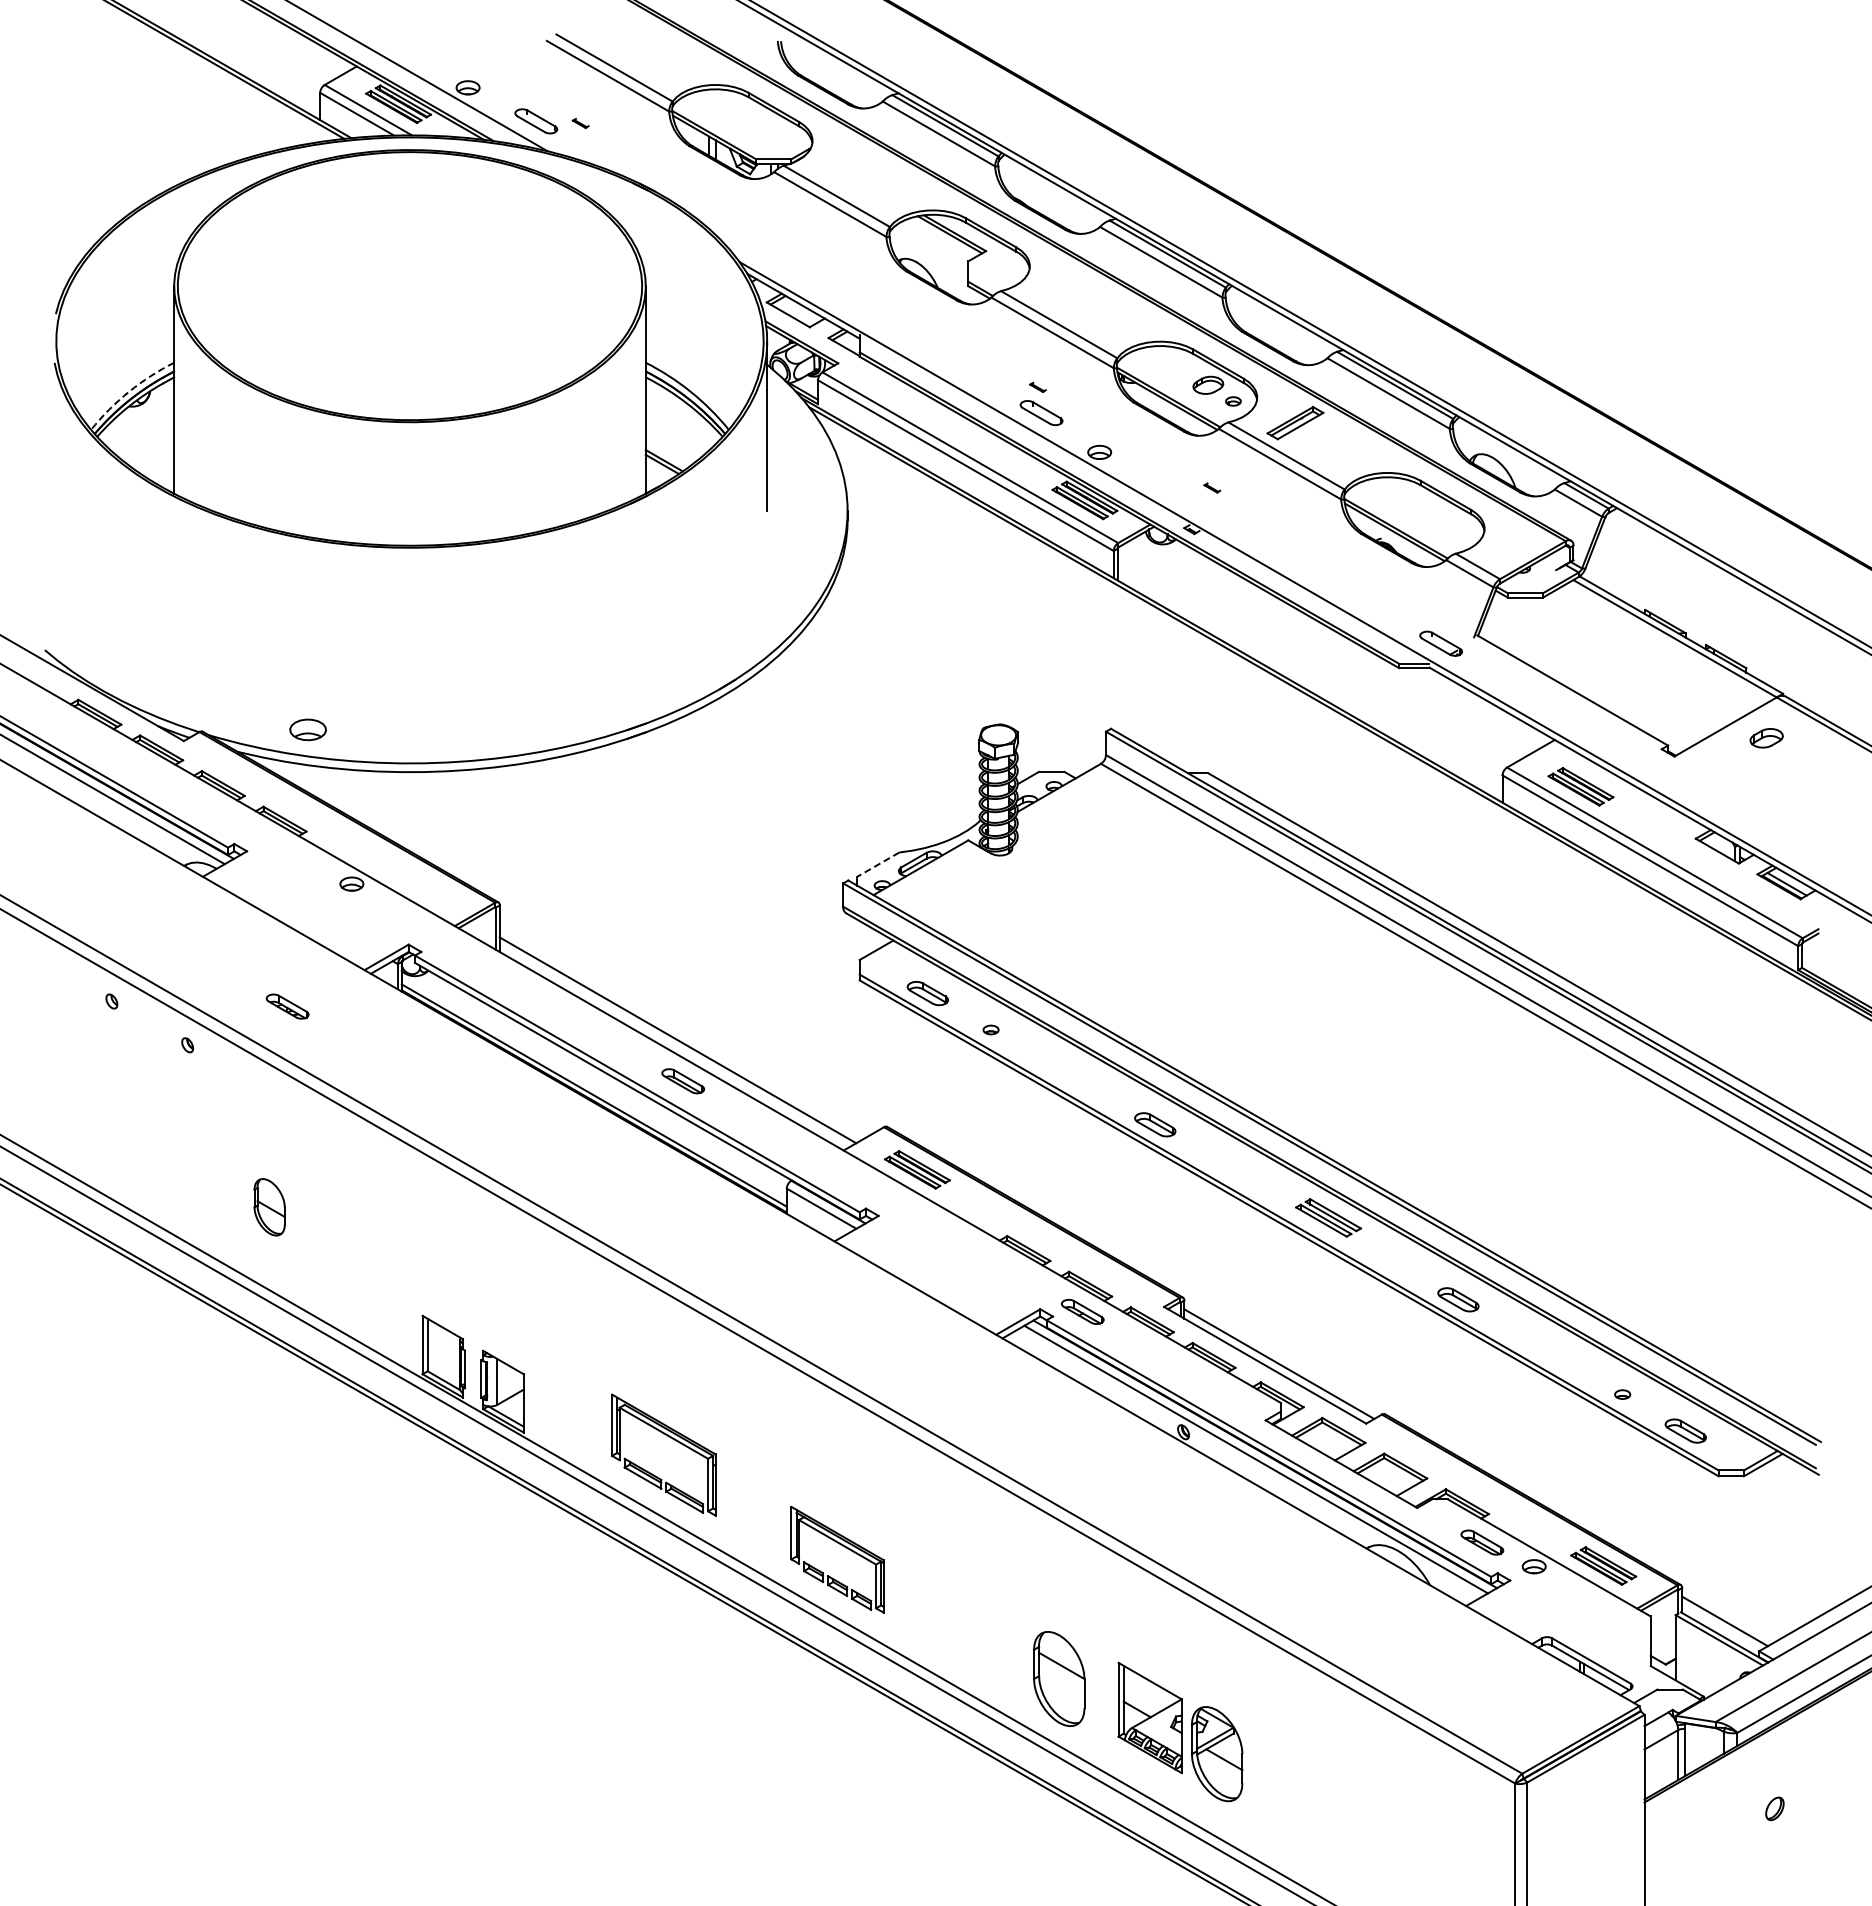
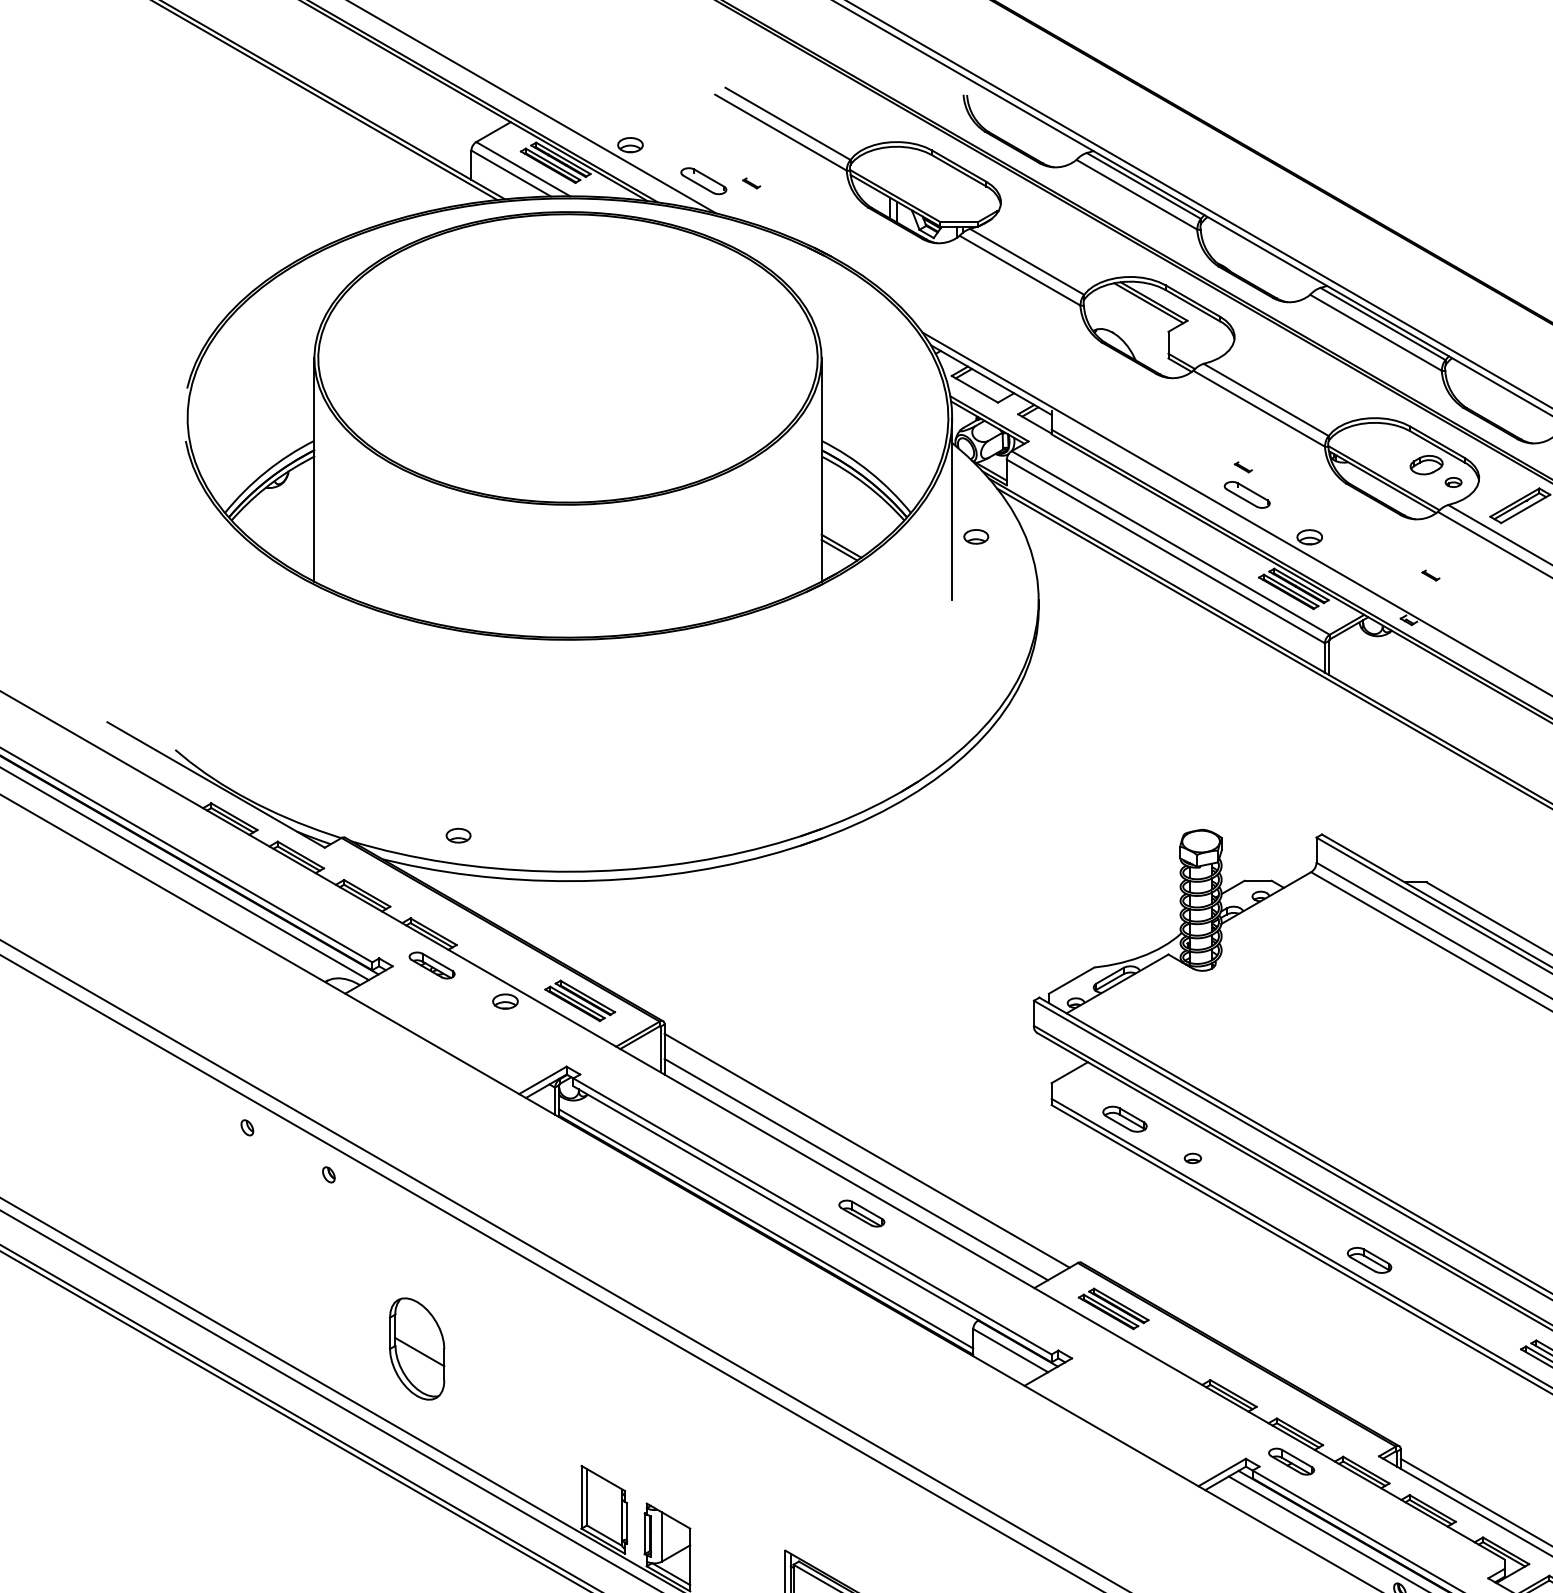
arc: (129, 391) -> (266, 471), dashed -> solid
part: (789, 451) -> (976, 536), added
part: (308, 729) -> (458, 835), size x0.62
line: (877, 864) -> (1070, 980), dashed -> solid
part: (421, 883) -> (580, 1000), added
part: (287, 1006) -> (431, 965), moved
line: (687, 1022) -> (866, 1150), added
part: (269, 1207) -> (416, 1349), size x1.67

